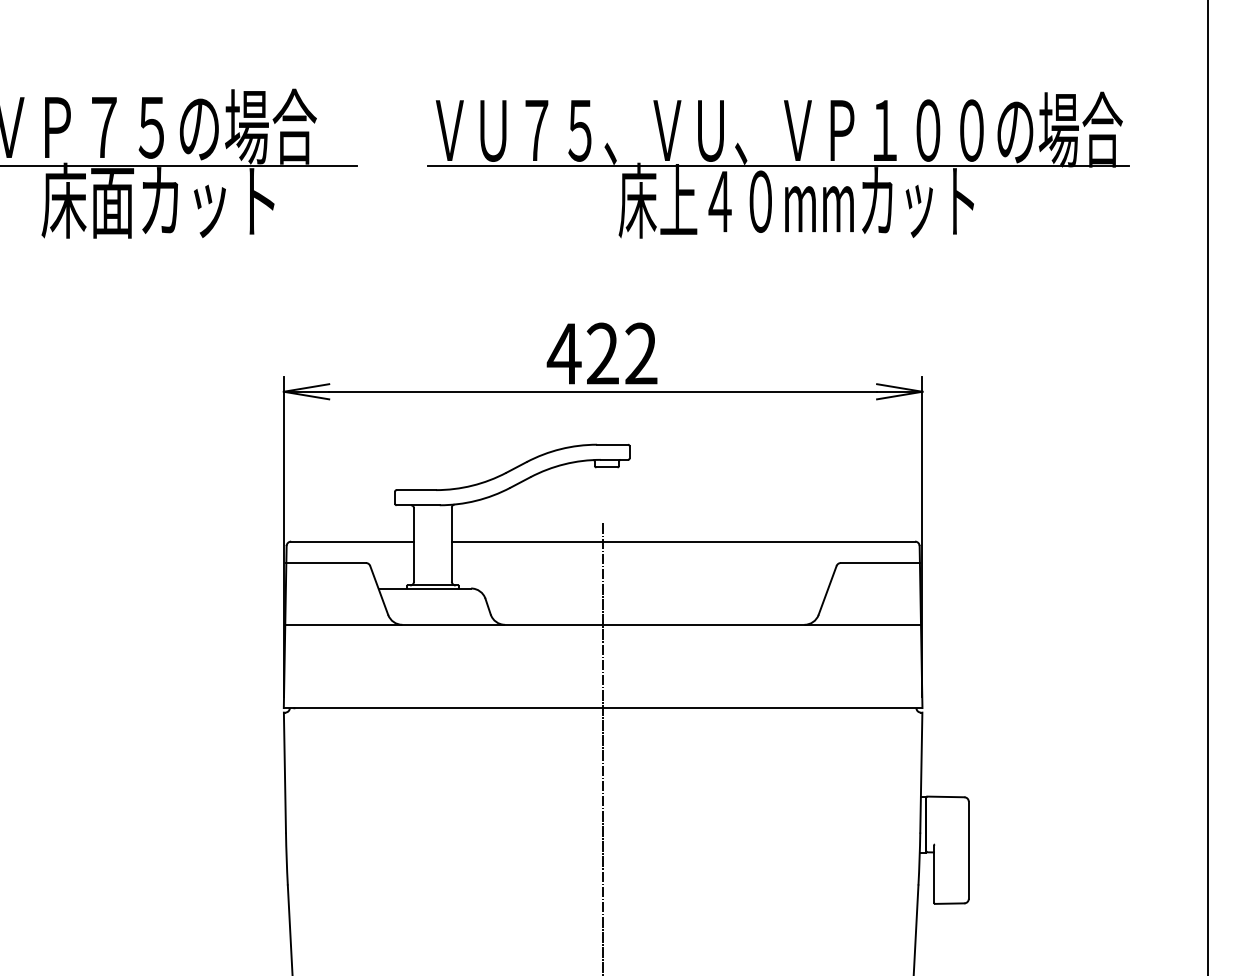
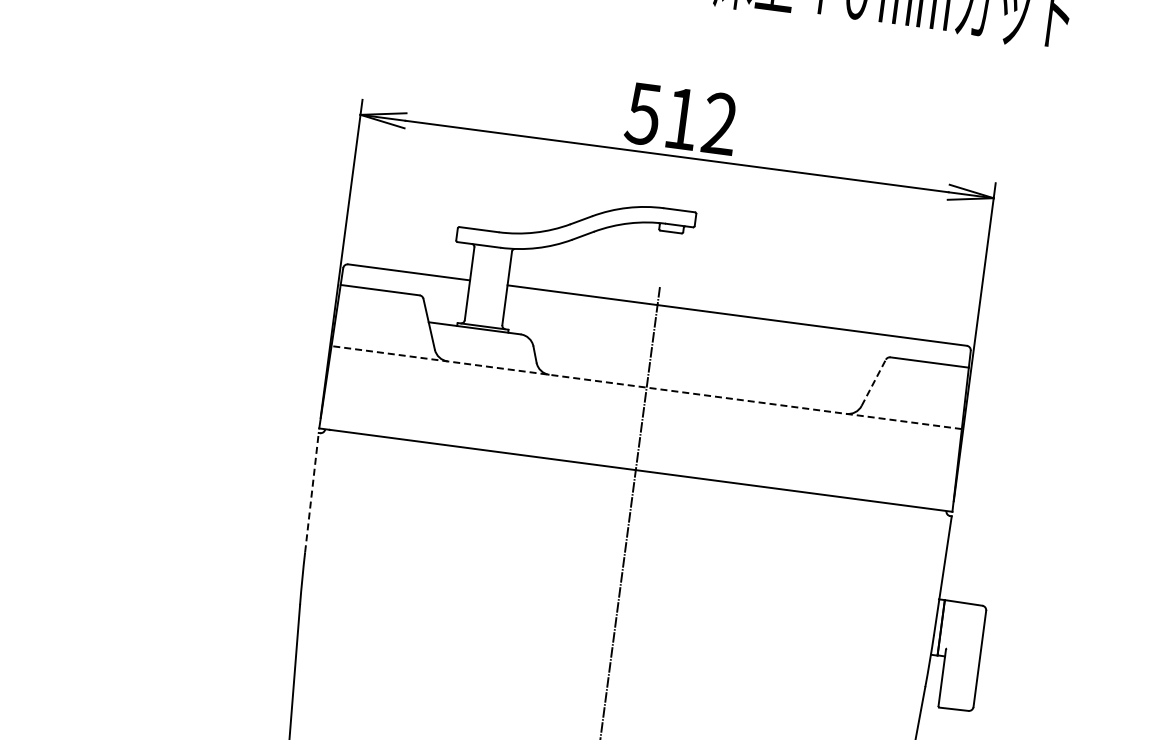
text: (582, 353) -> (661, 115), 422 -> 512
line: (827, 589) -> (873, 381), solid -> dashed
line: (603, 624) -> (647, 387), solid -> dashed
line: (284, 772) -> (311, 492), solid -> dashed

